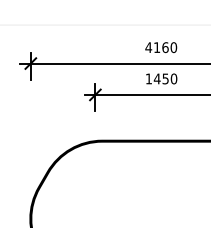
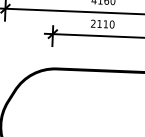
text: (156, 78) -> (99, 23), 1450 -> 2110

